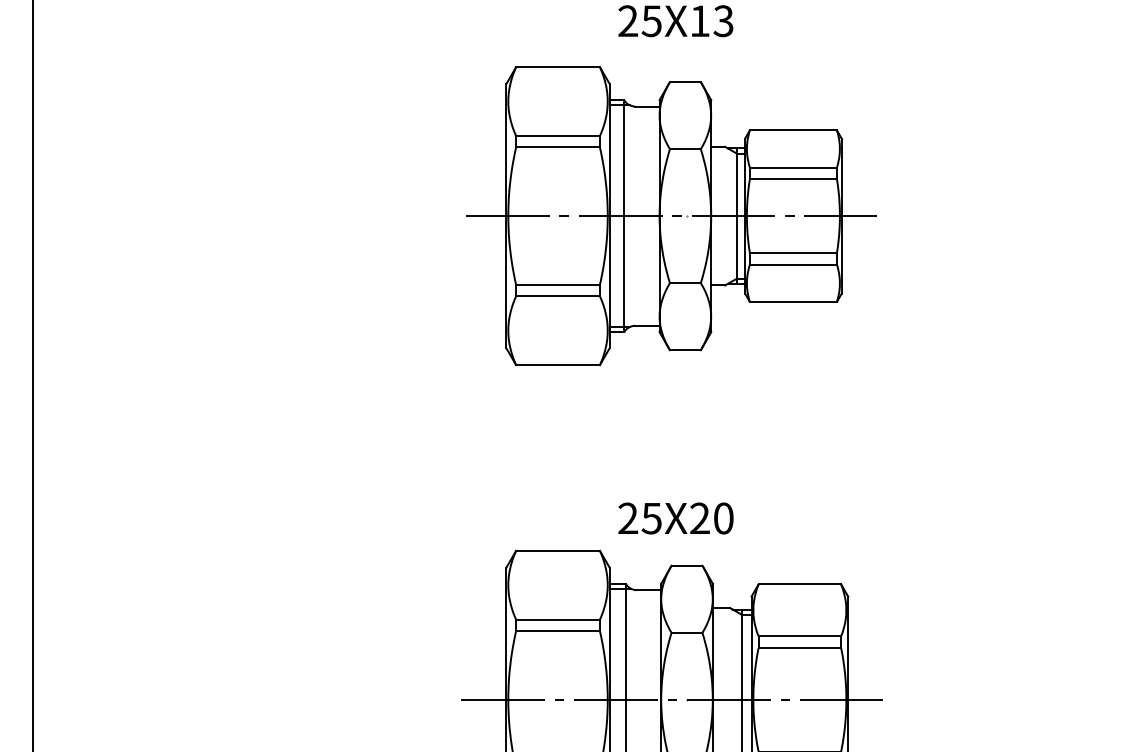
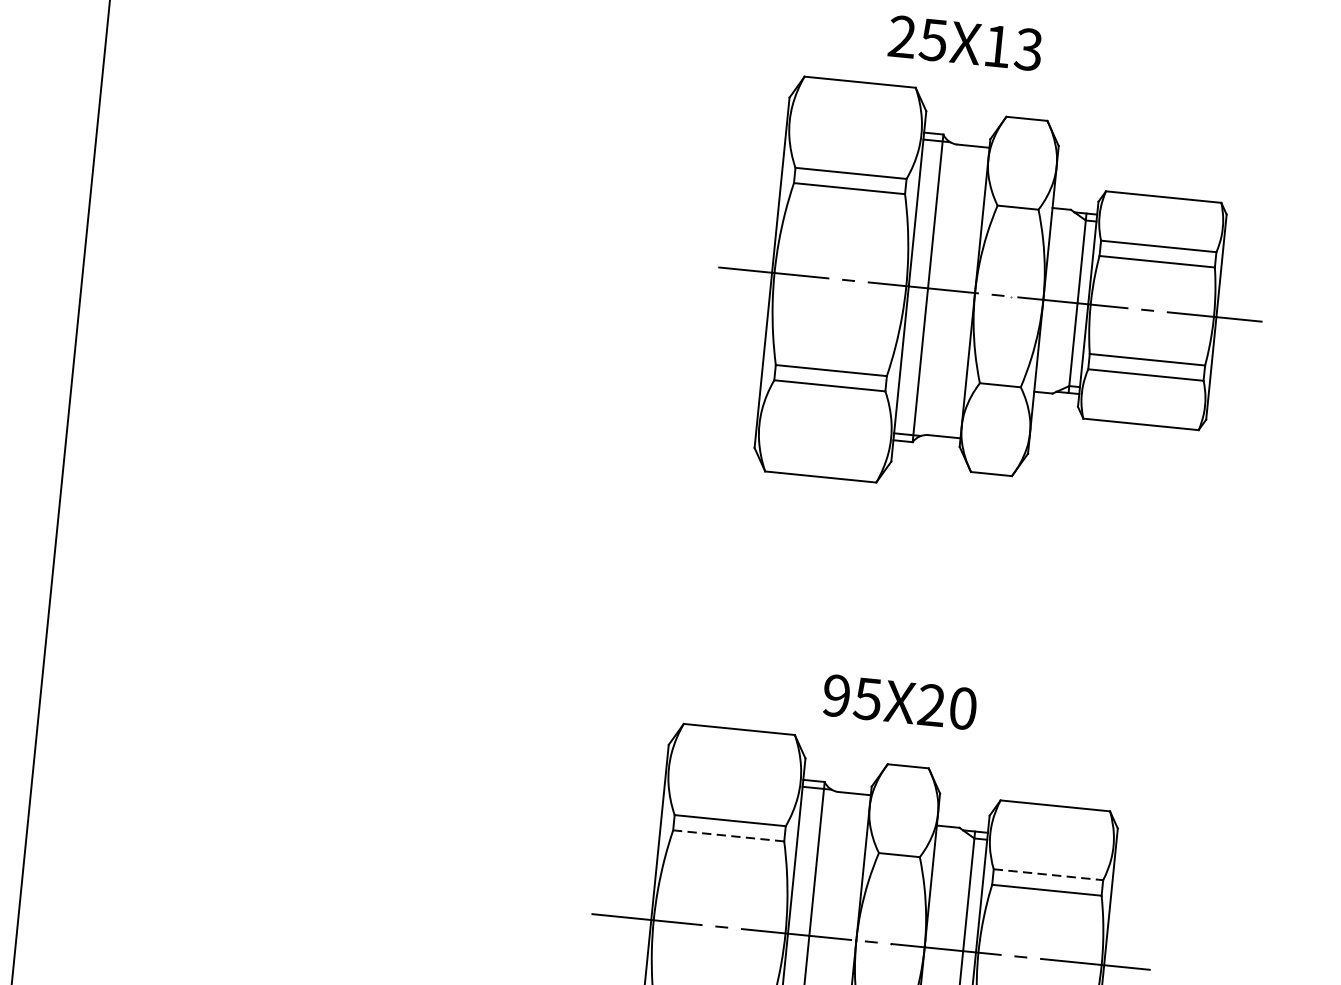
part: (671, 216) -> (990, 295), moved
text: (628, 518) -> (836, 695), 25X20 -> 95X20
line: (558, 631) -> (729, 836), solid -> dashed
line: (800, 636) -> (1049, 875), solid -> dashed

